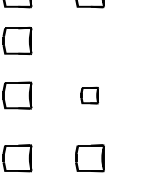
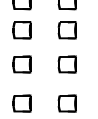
part: (88, 41) -> (66, 30), added
part: (88, 95) -> (66, 64), size x1.67

